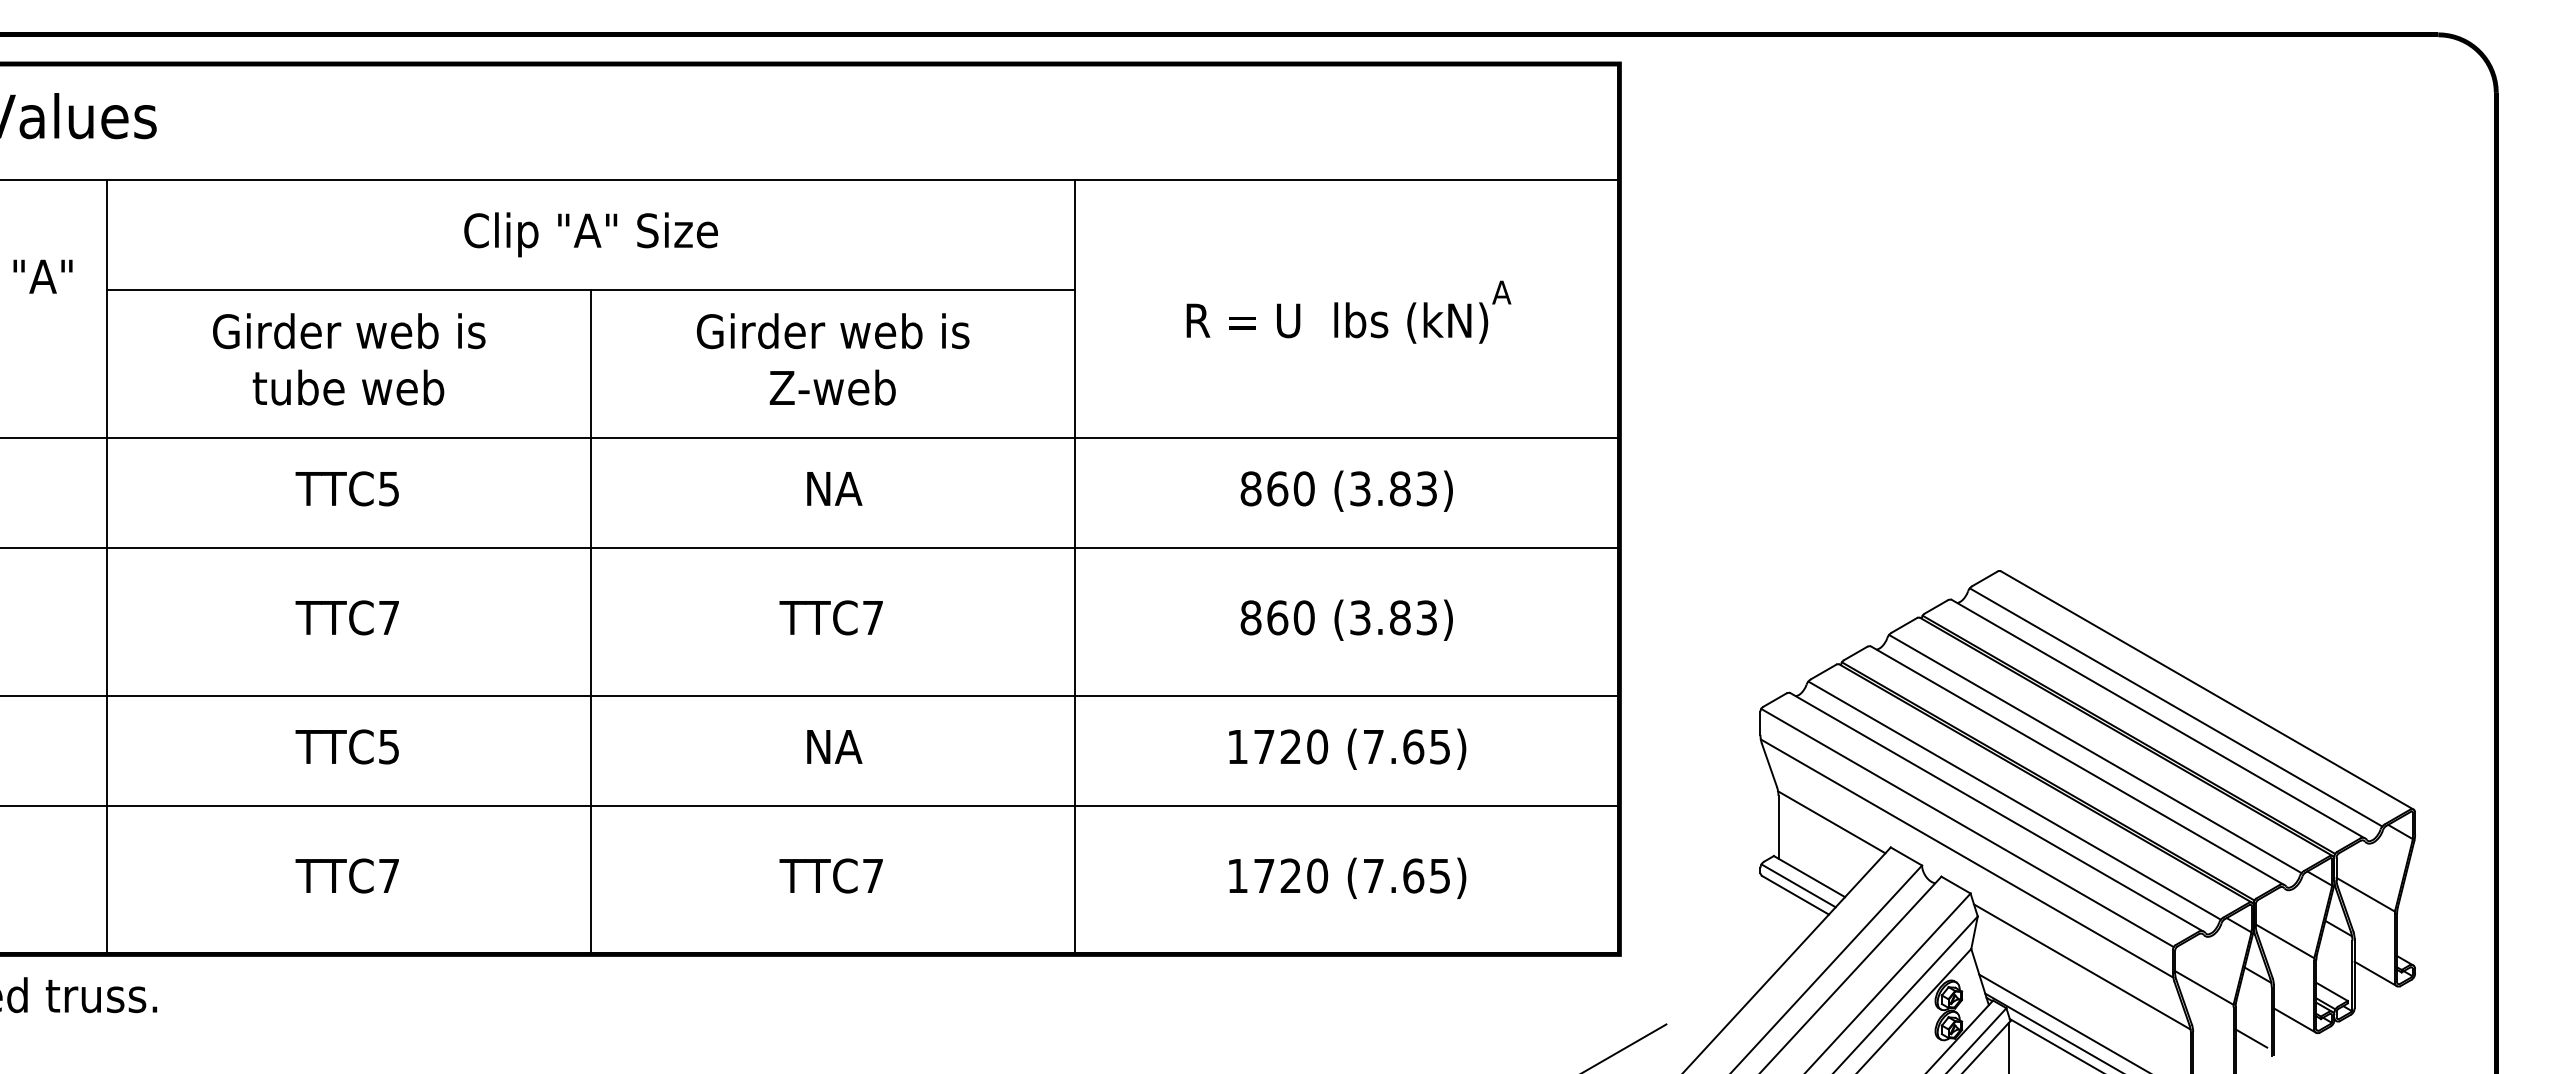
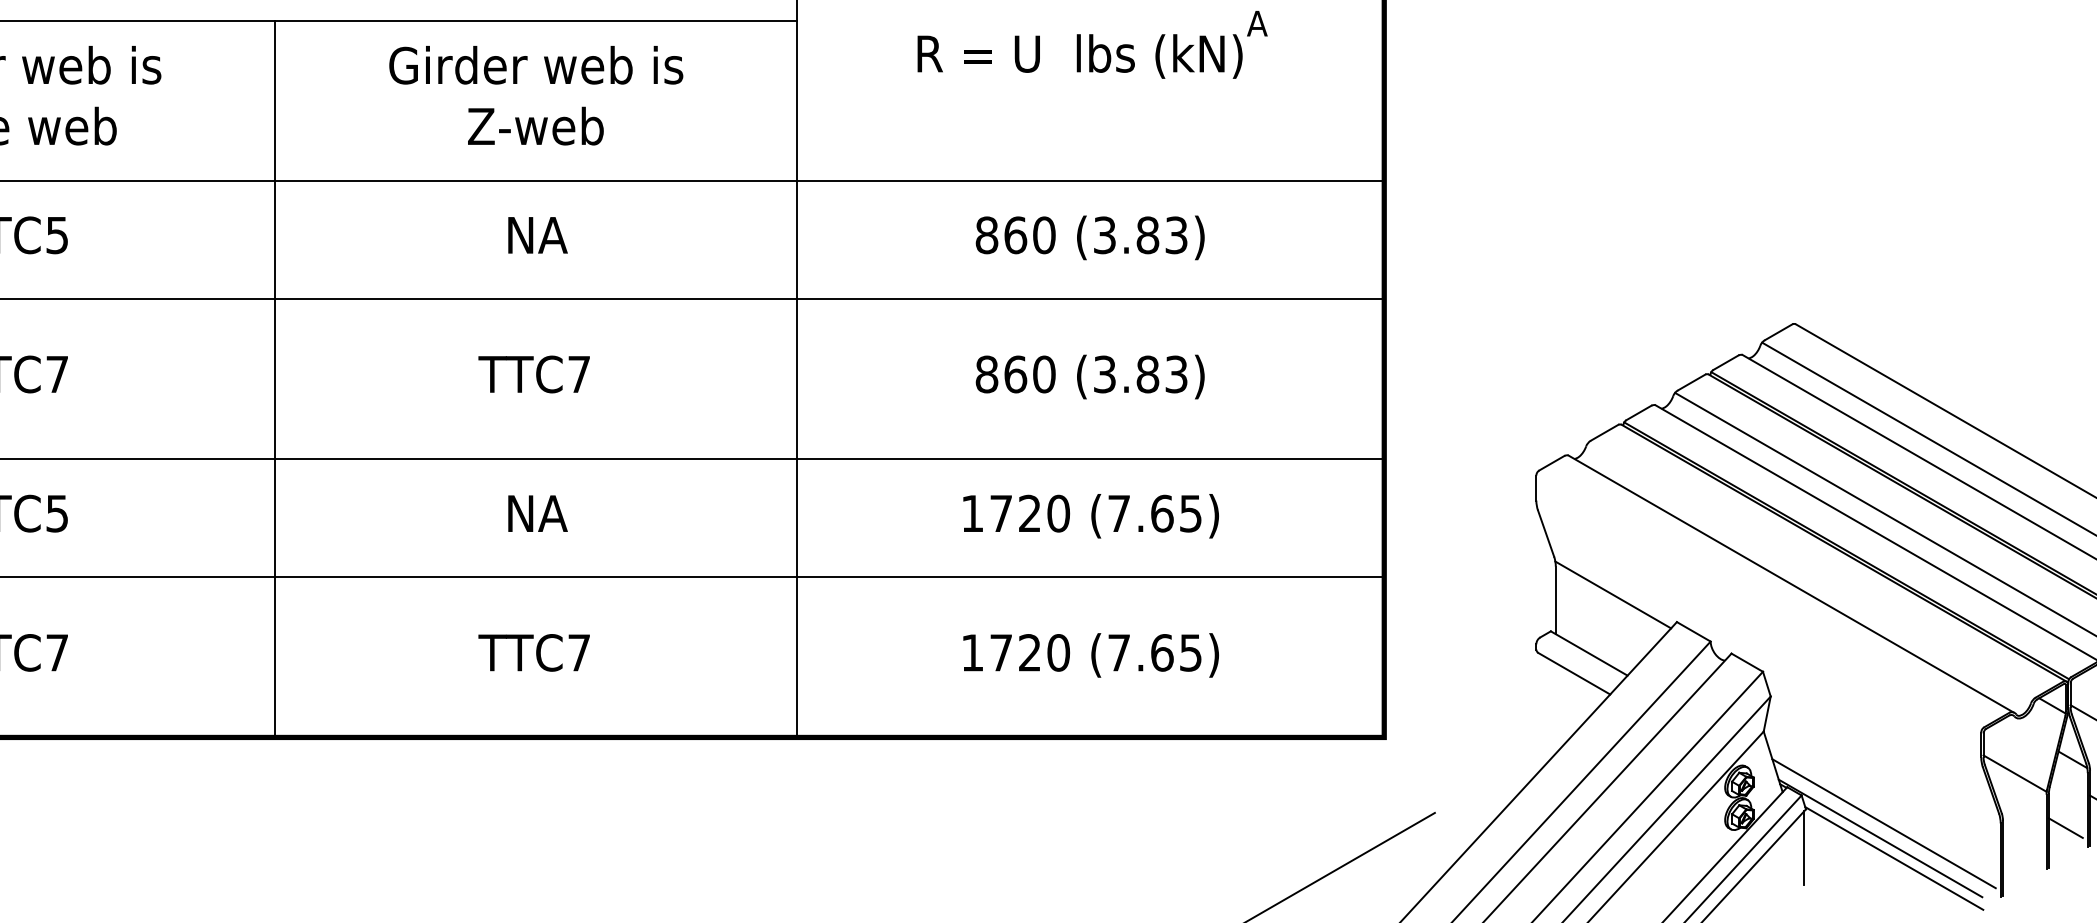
line: (2014, 800) -> (1810, 571), removed
line: (1967, 827) -> (1759, 600), removed
line: (1966, 858) -> (1758, 633), removed
line: (1798, 885) -> (1577, 663), removed
line: (2082, 966) -> (1883, 750), removed

